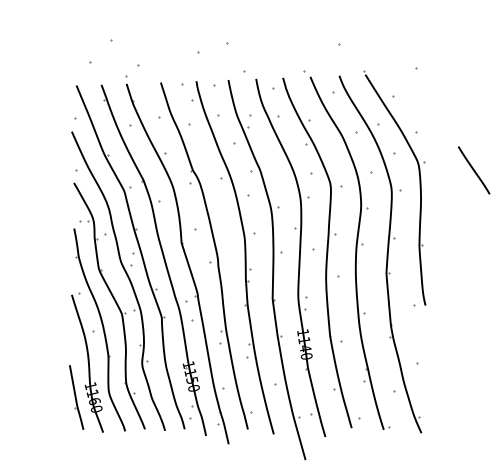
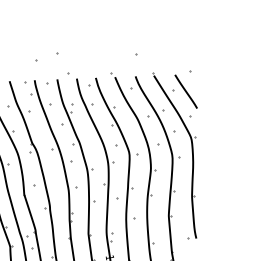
line: (473, 170) -> (185, 91), moved

